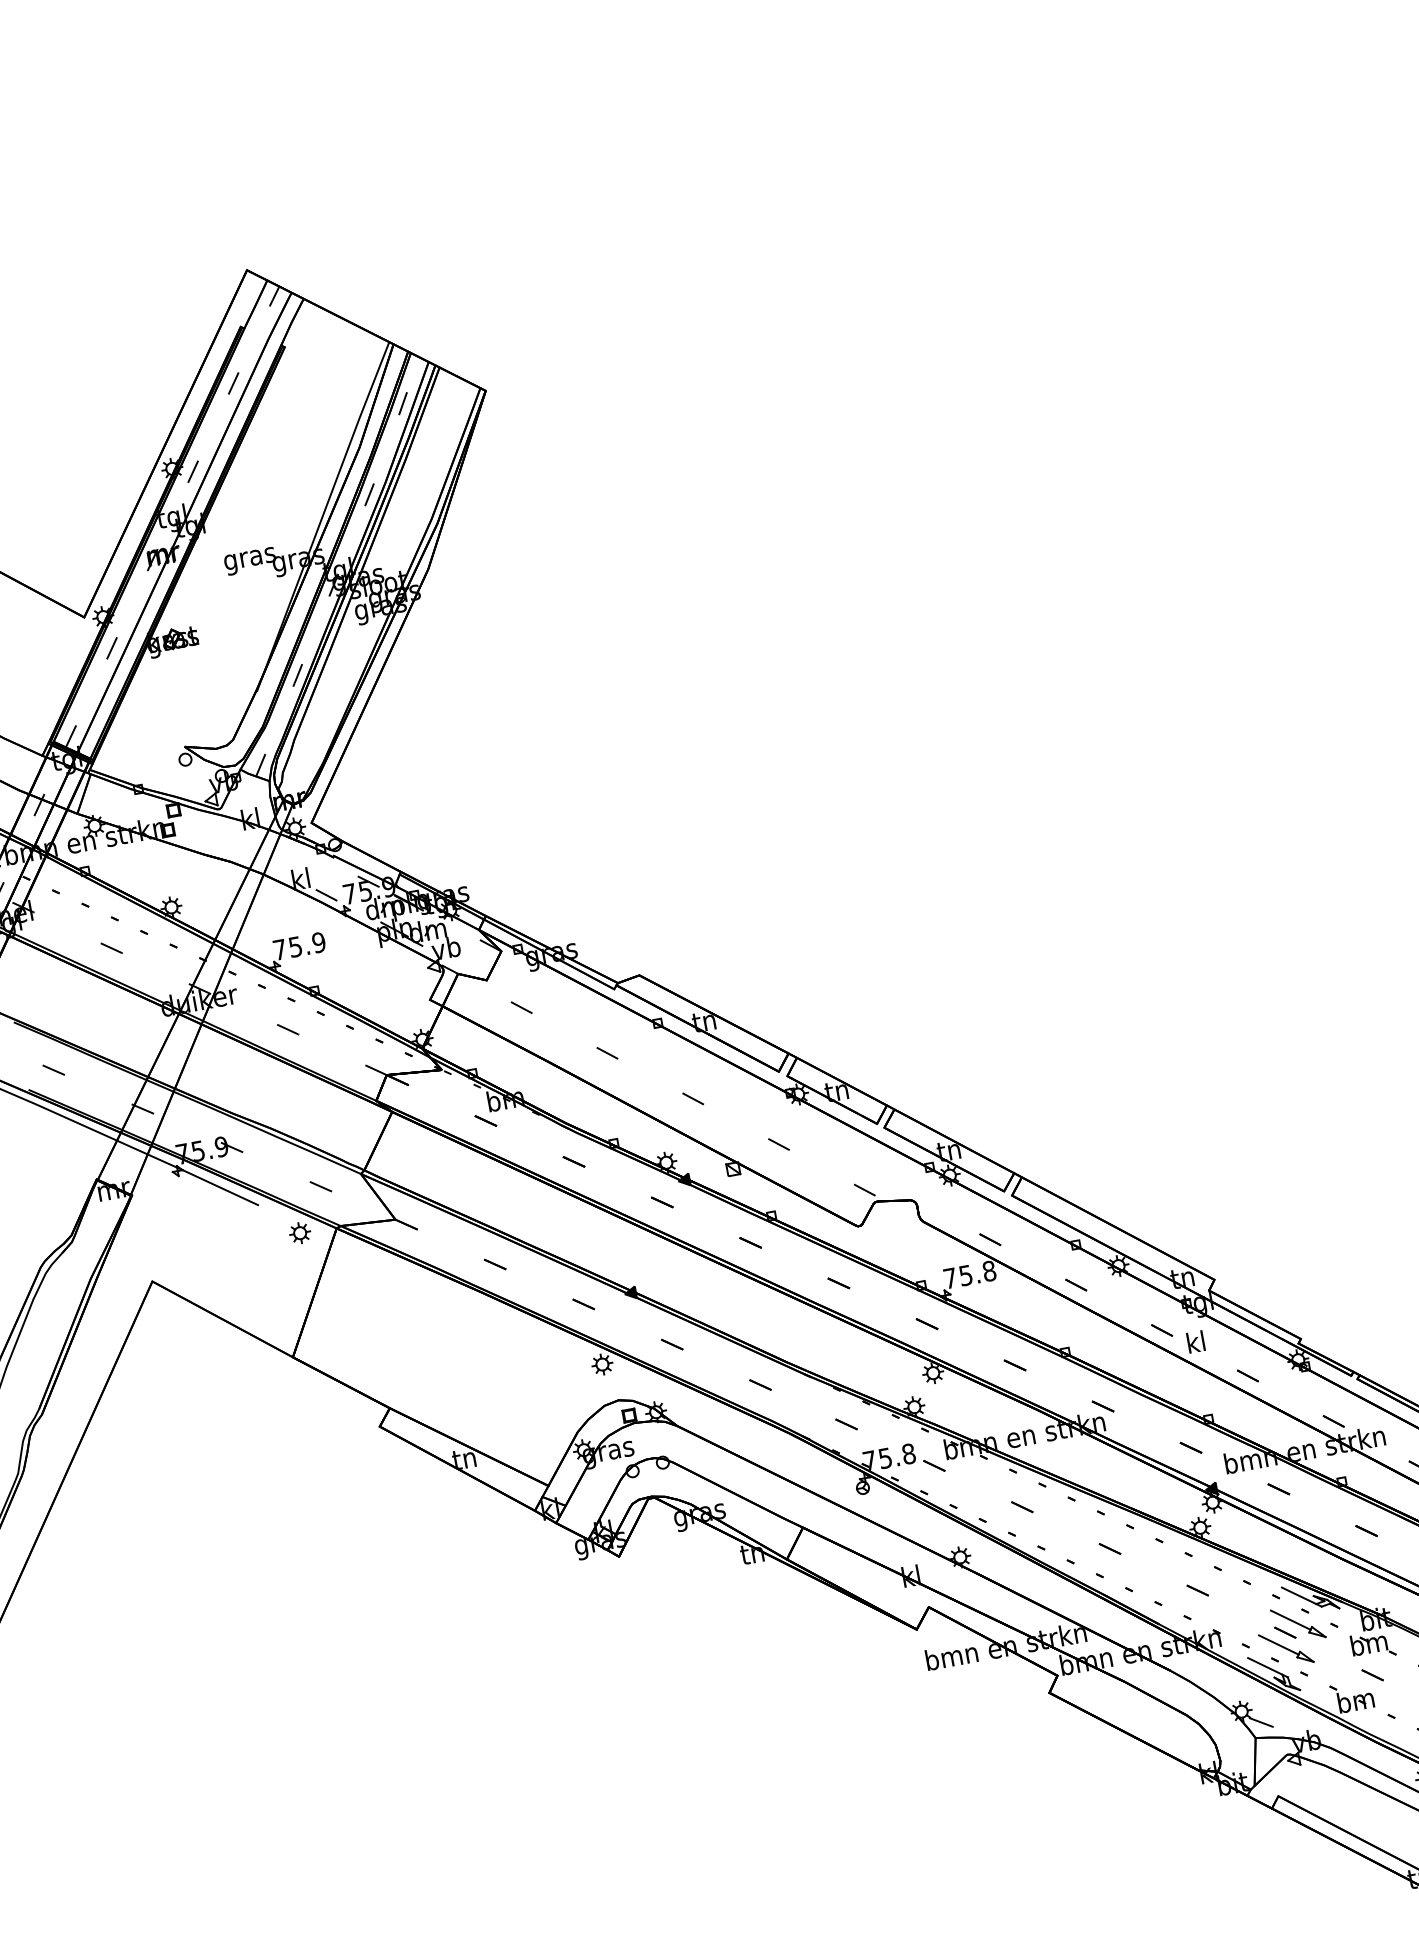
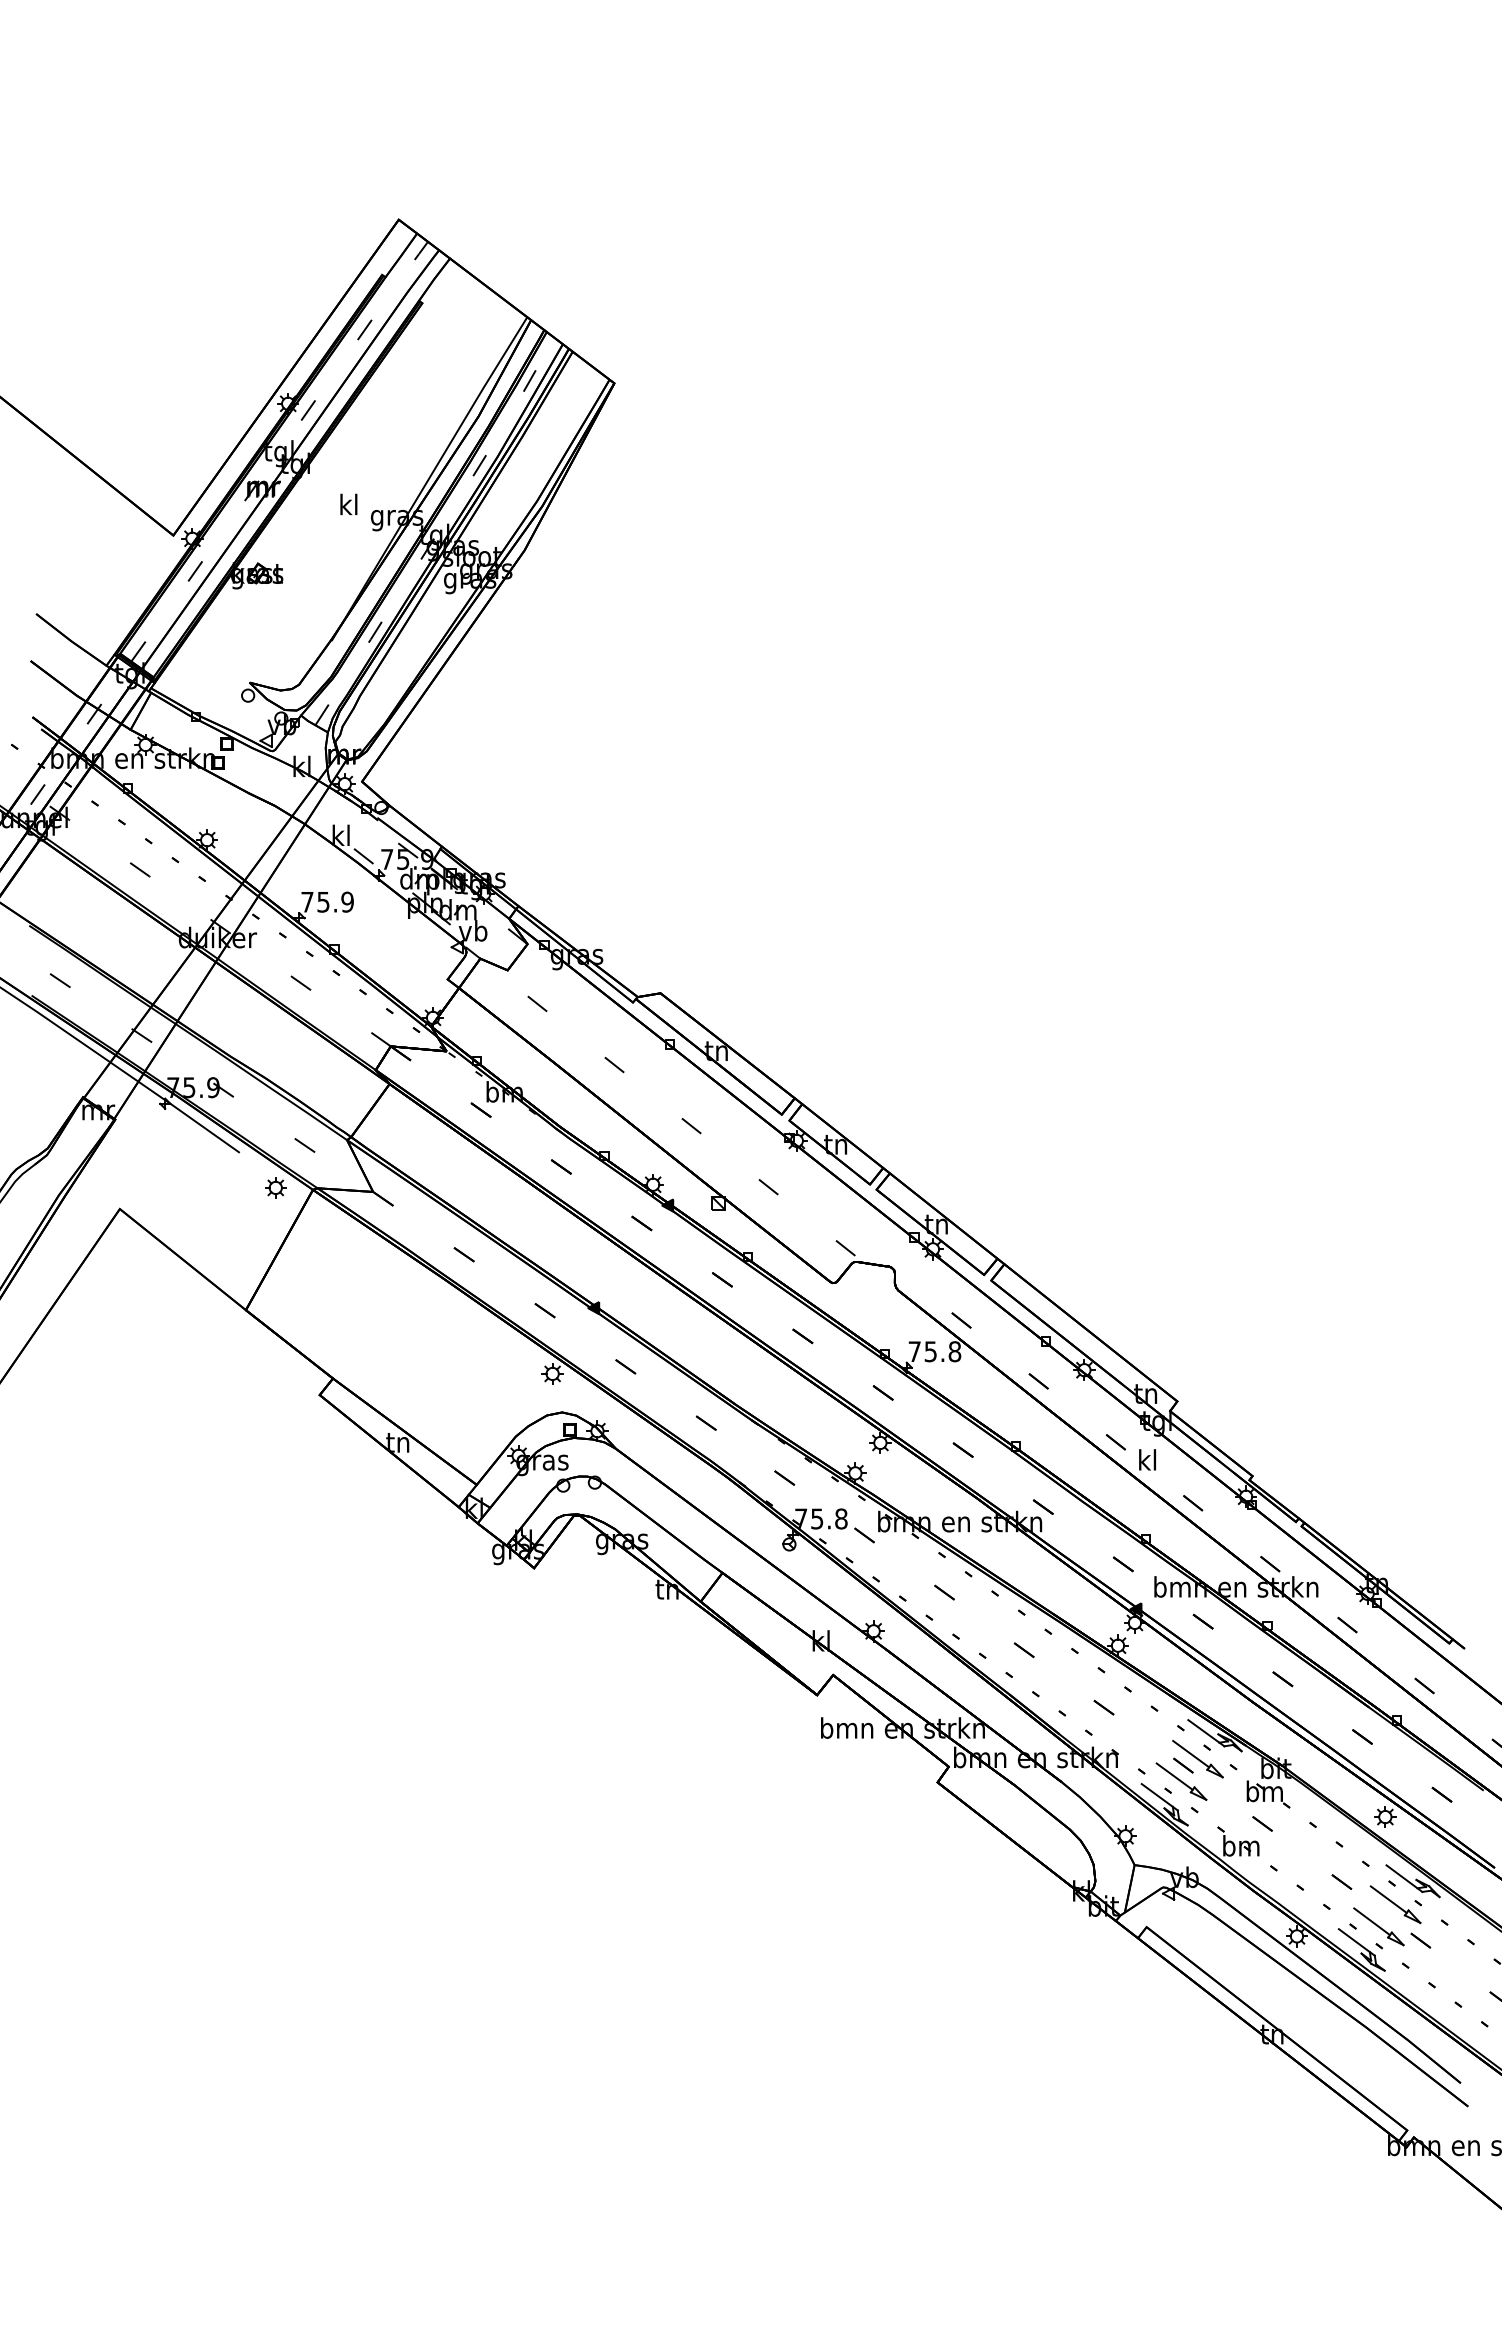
text: (249, 557) -> (348, 506), gras -> kl
line: (1260, 1722) -> (1142, 1850), removed

